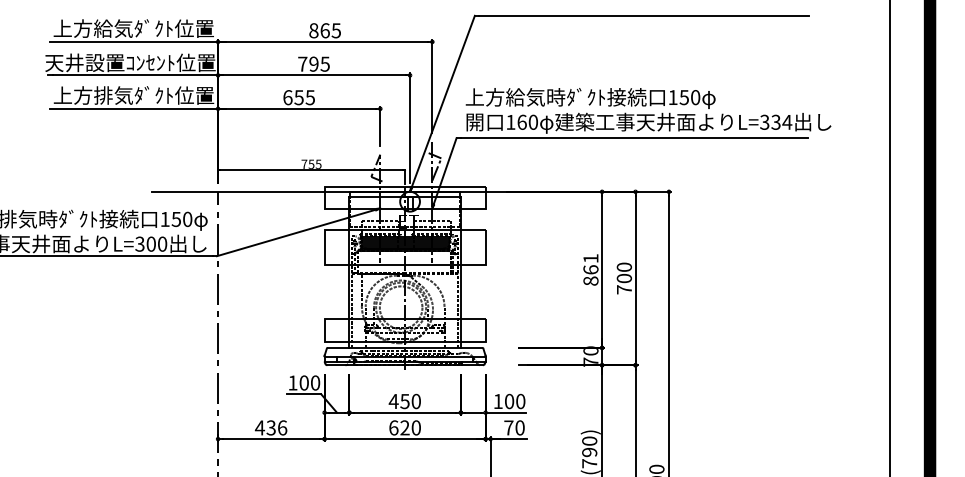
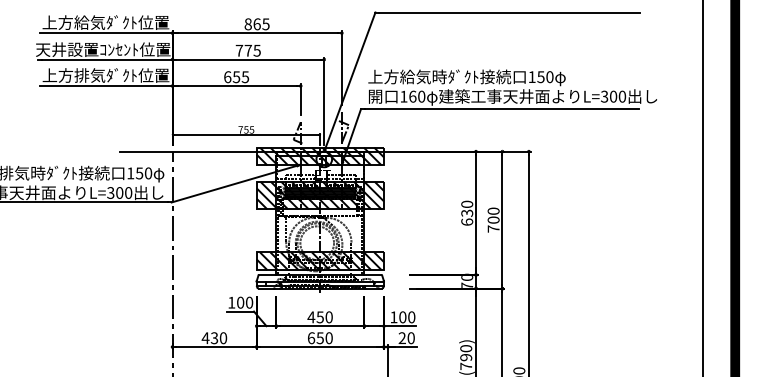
text: (312, 63) -> (247, 50), 795 -> 775
text: (781, 122) -> (617, 96), L=334 -> L=300
hatch: (404, 198) -> (319, 156), added
hatch: (404, 247) -> (319, 195), added
text: (591, 268) -> (467, 212), 861 -> 630
hatch: (404, 330) -> (319, 261), added
text: (282, 427) -> (223, 337), 436 -> 430
text: (404, 428) -> (319, 338), 620 -> 650
text: (507, 428) -> (401, 338), 70 -> 20

